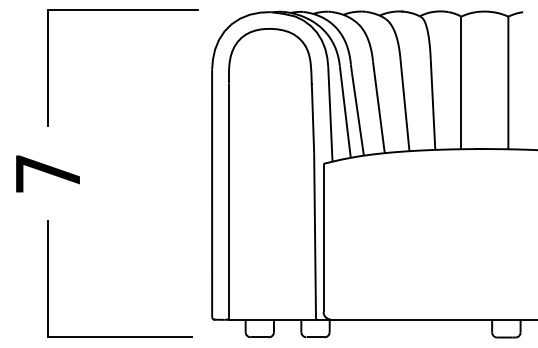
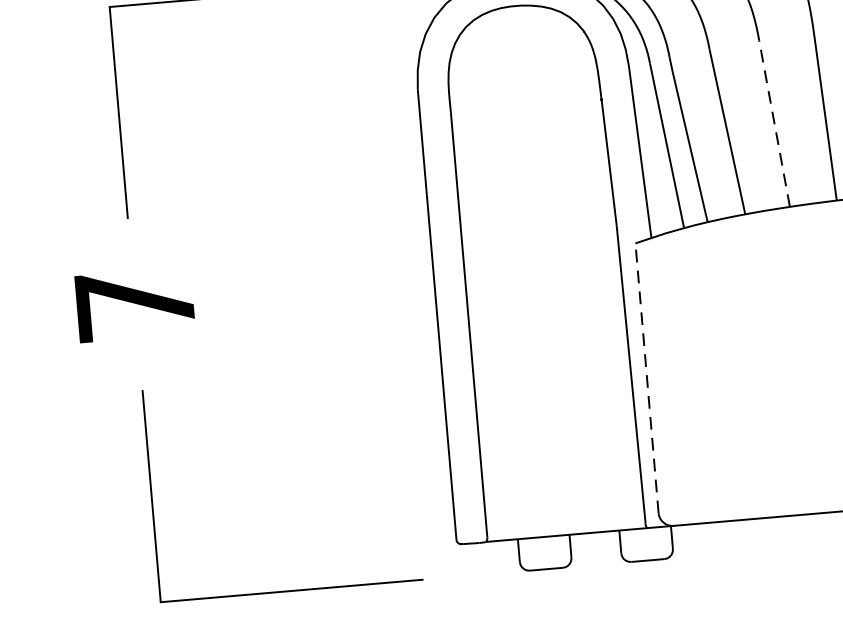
line: (404, 104) -> (773, 122), solid -> dashed
line: (323, 237) -> (646, 377), solid -> dashed

